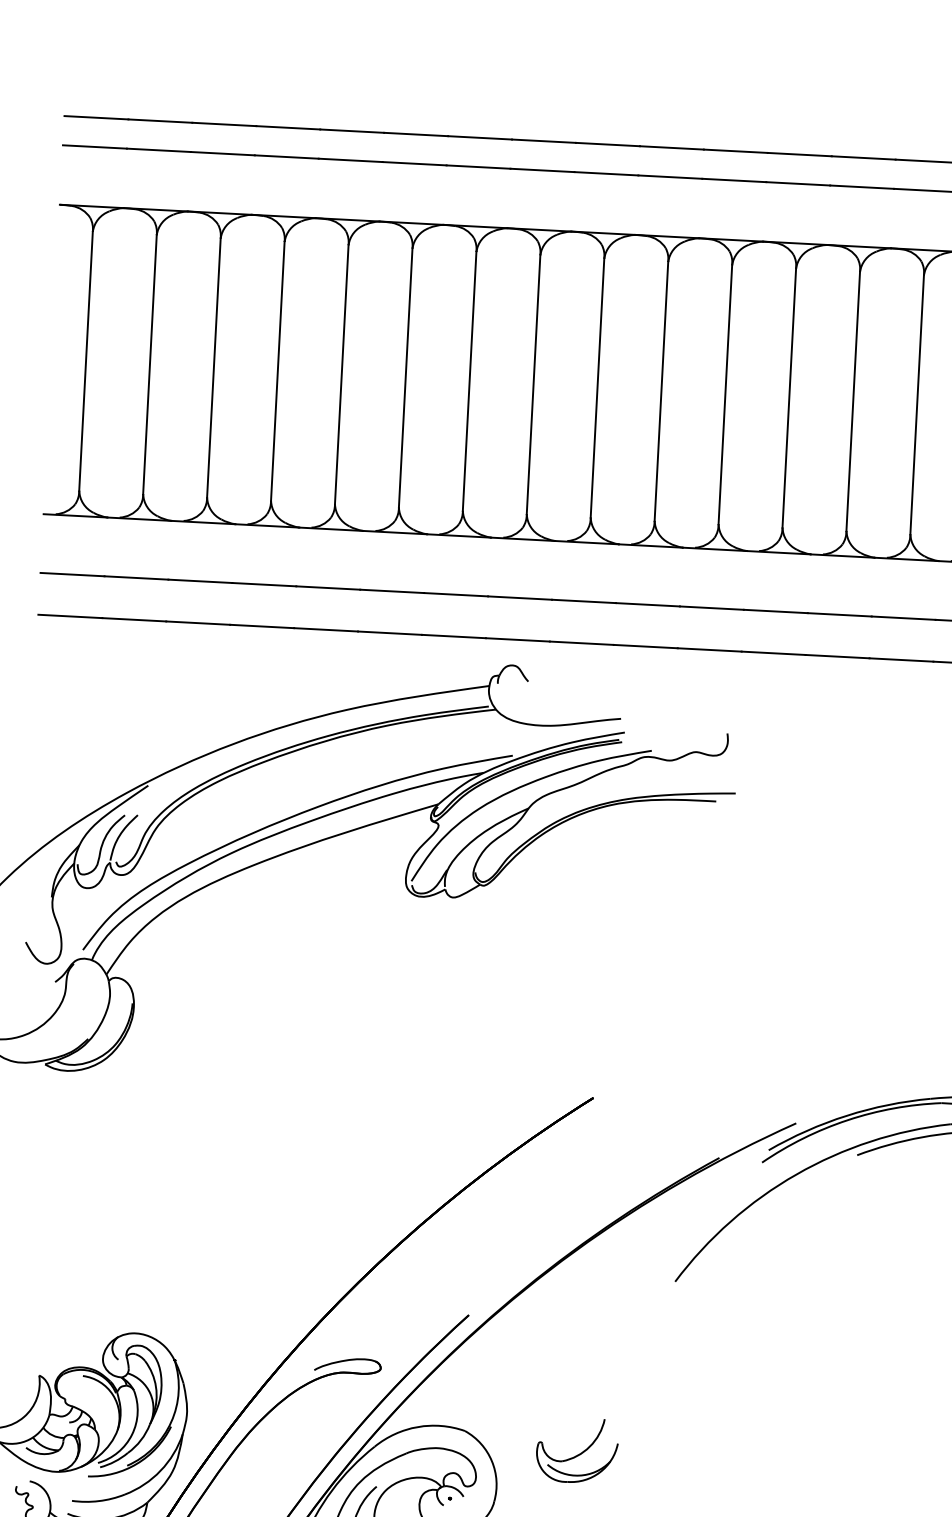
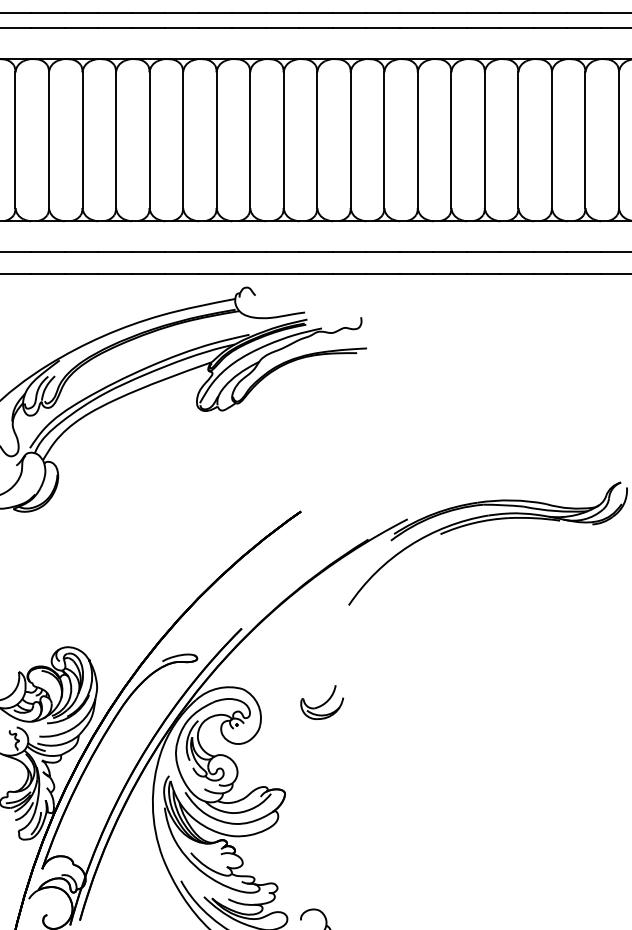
part: (575, 1450) -> (321, 702), moved

